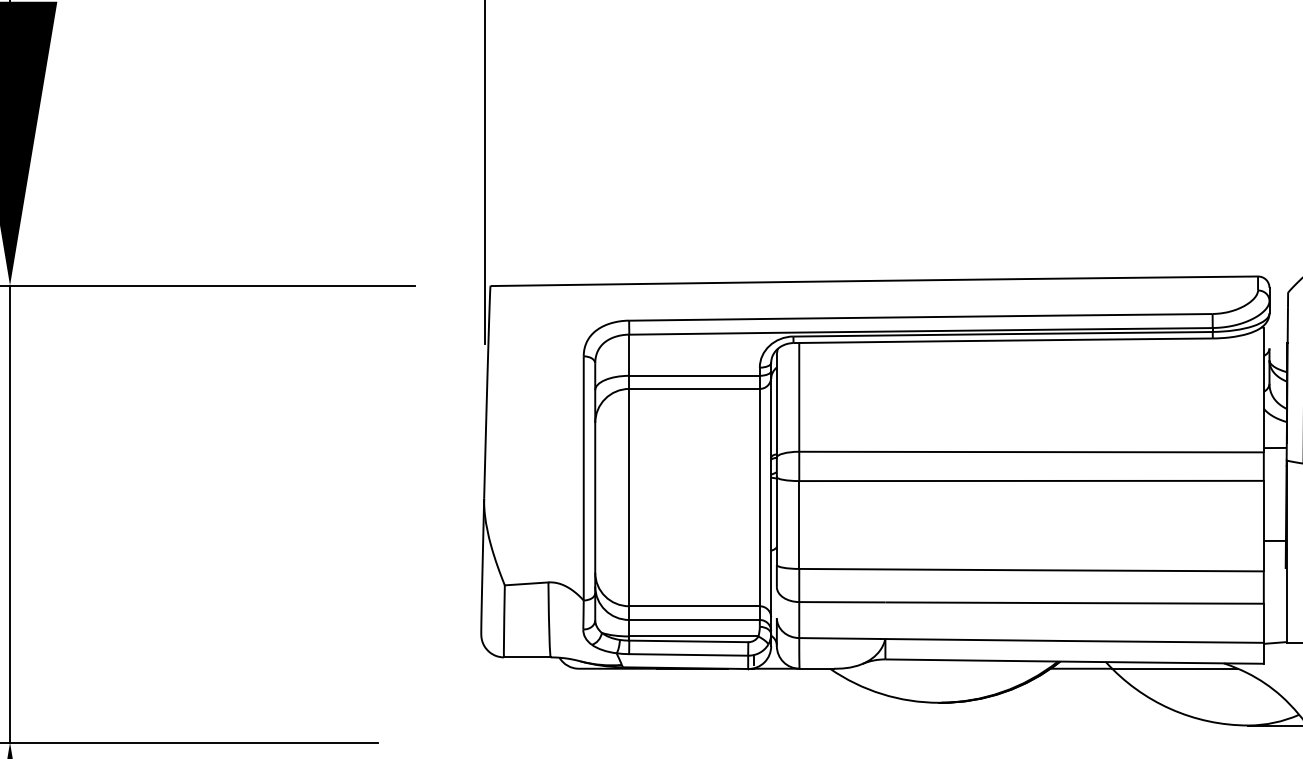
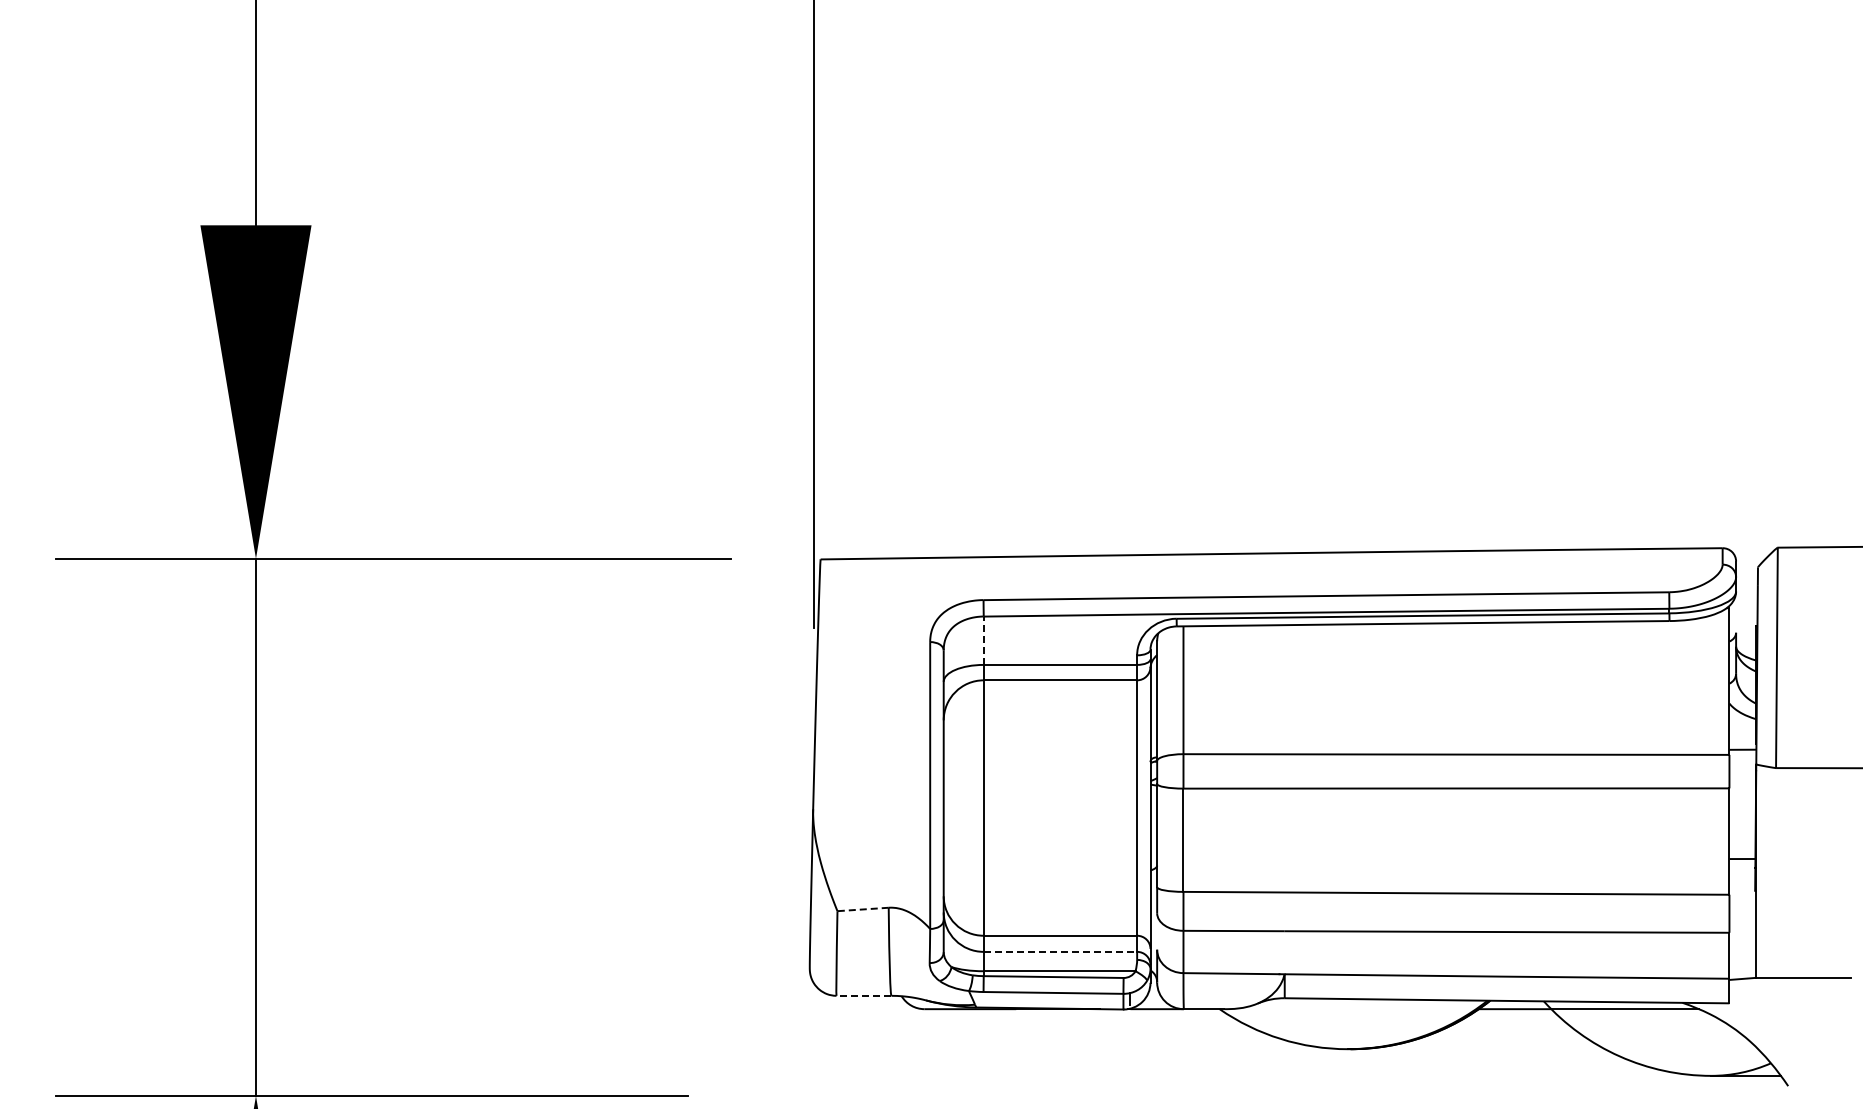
line: (629, 355) -> (983, 640), solid -> dashed
line: (526, 583) -> (863, 909), solid -> dashed
line: (694, 619) -> (1060, 951), solid -> dashed
line: (526, 657) -> (863, 995), solid -> dashed

